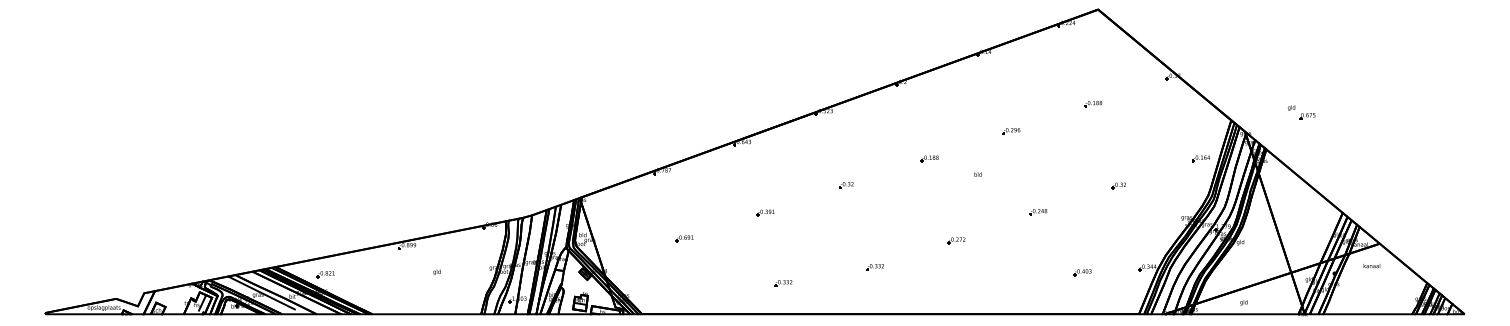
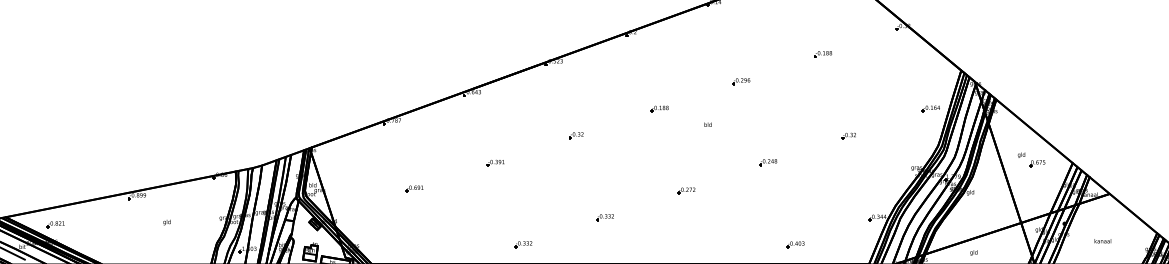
part: (1301, 112) -> (1031, 159), moved
text: (1371, 266) -> (1102, 241), moved
part: (1082, 272) -> (795, 244), moved
part: (783, 283) -> (523, 244), moved

